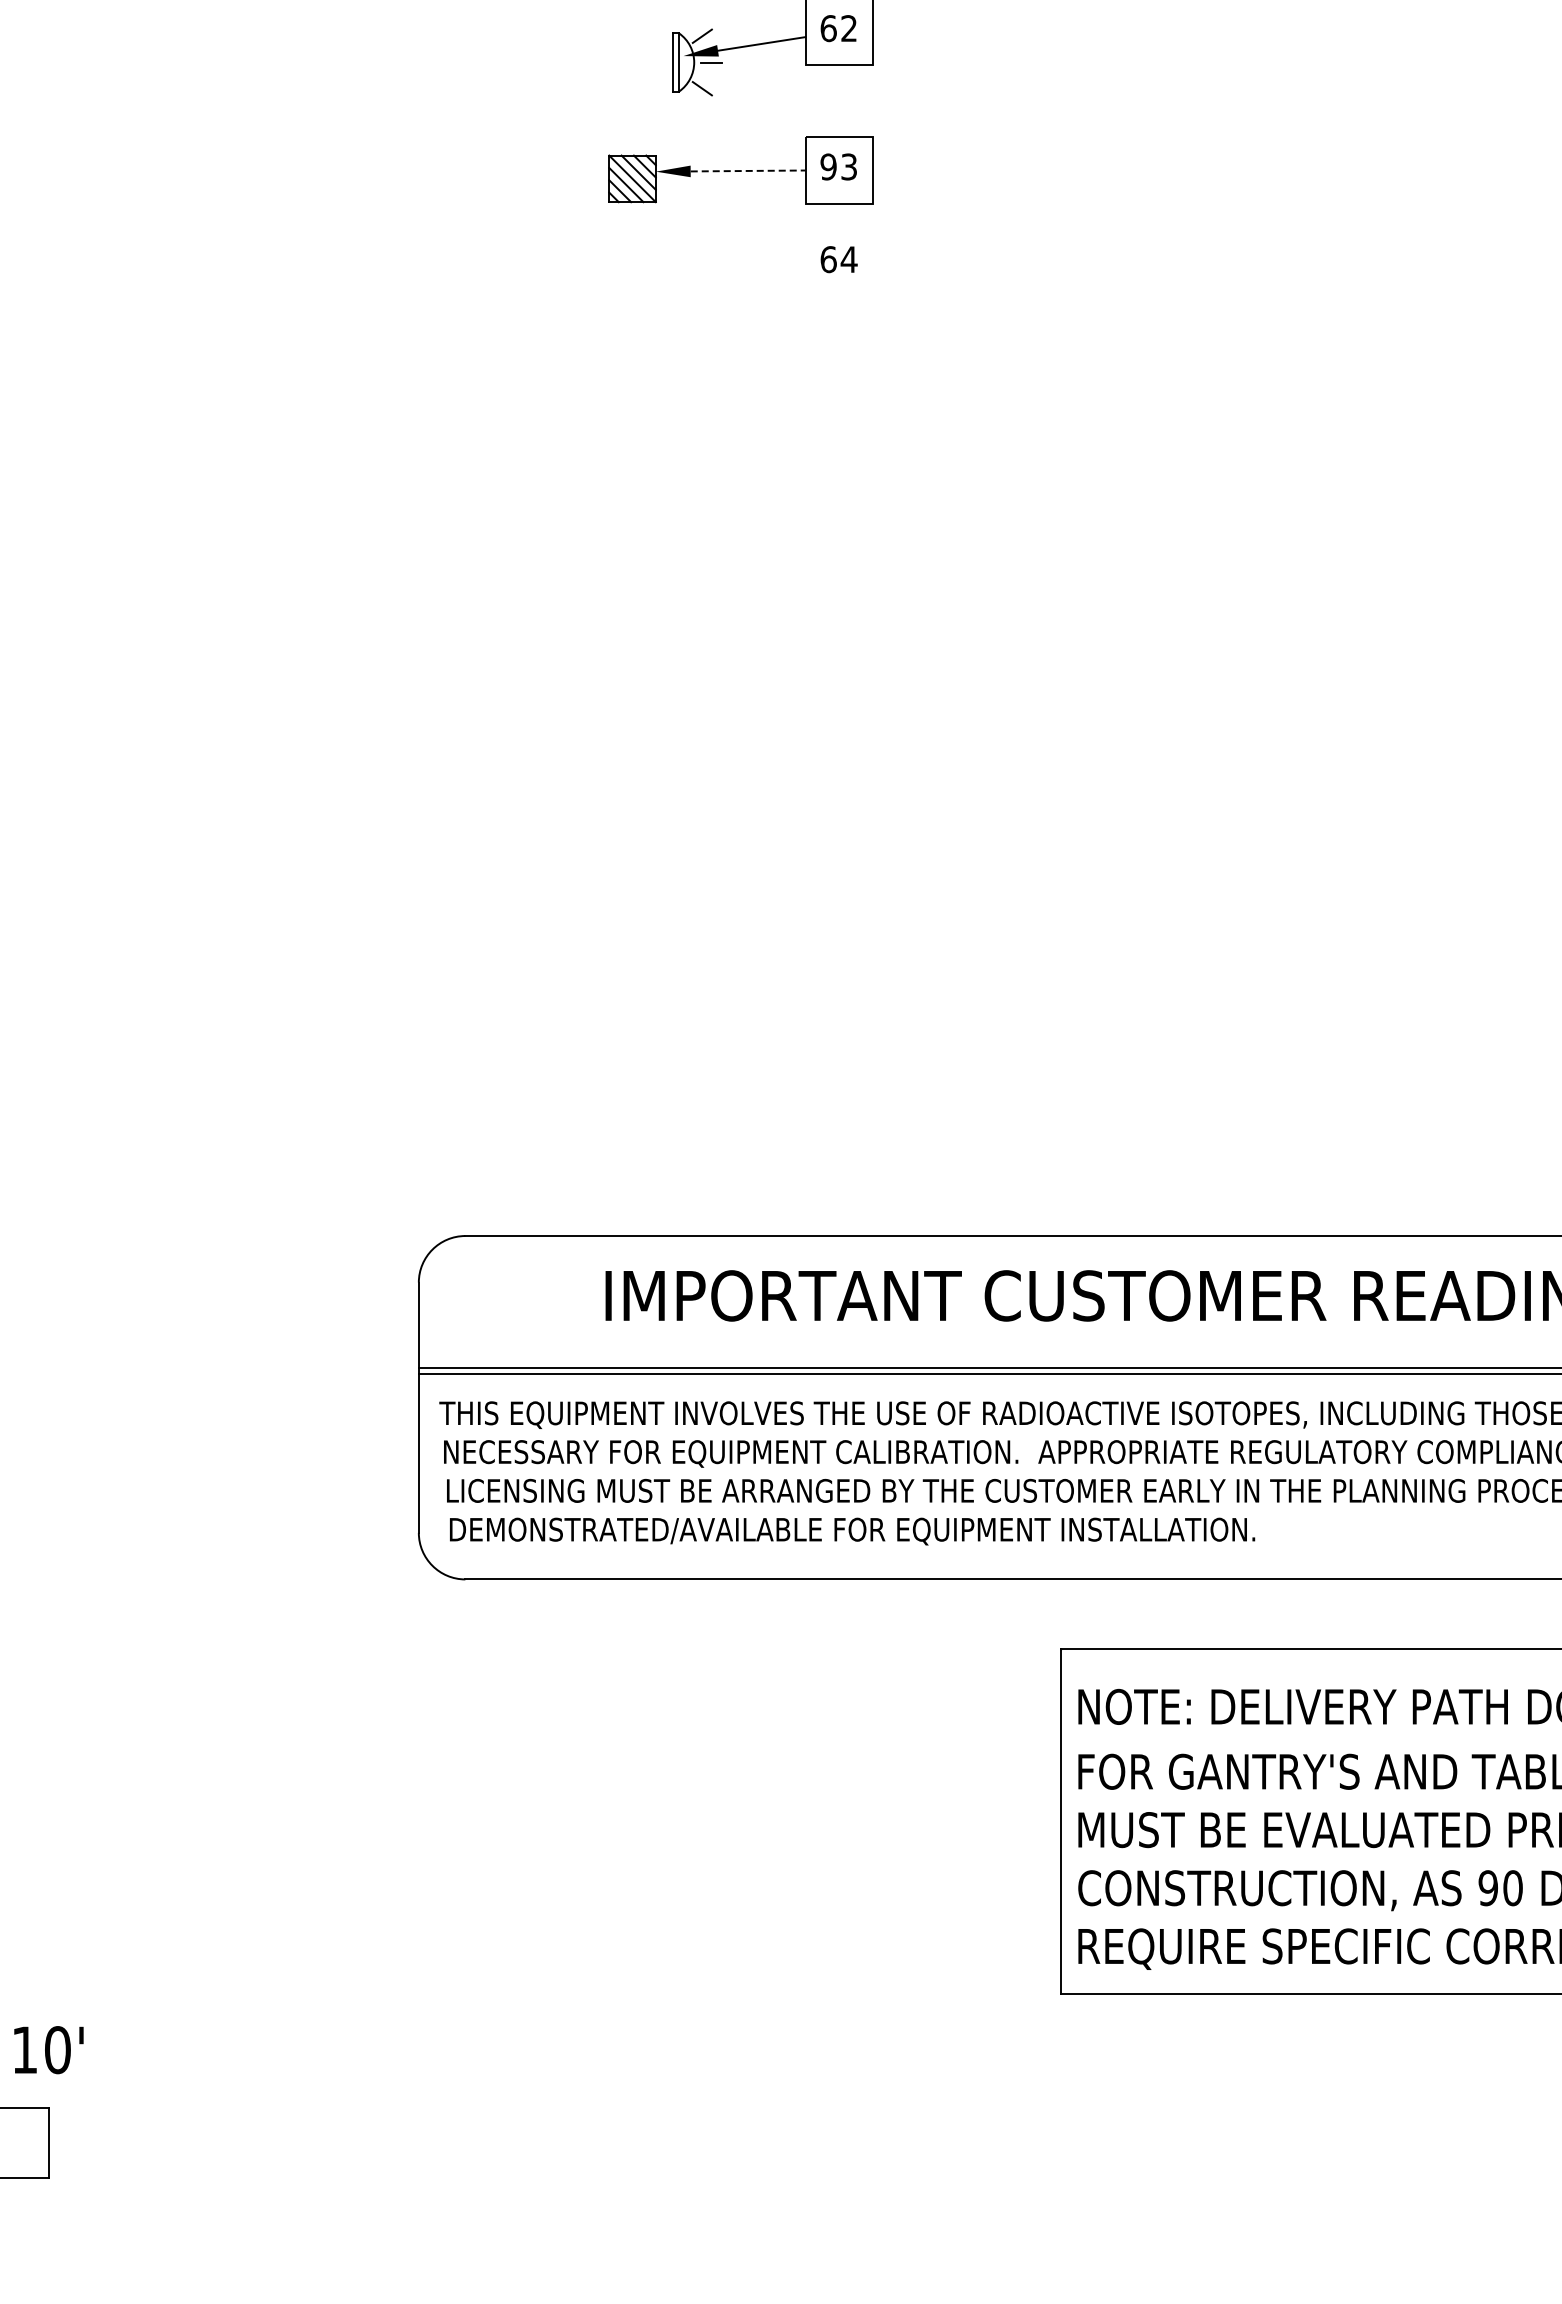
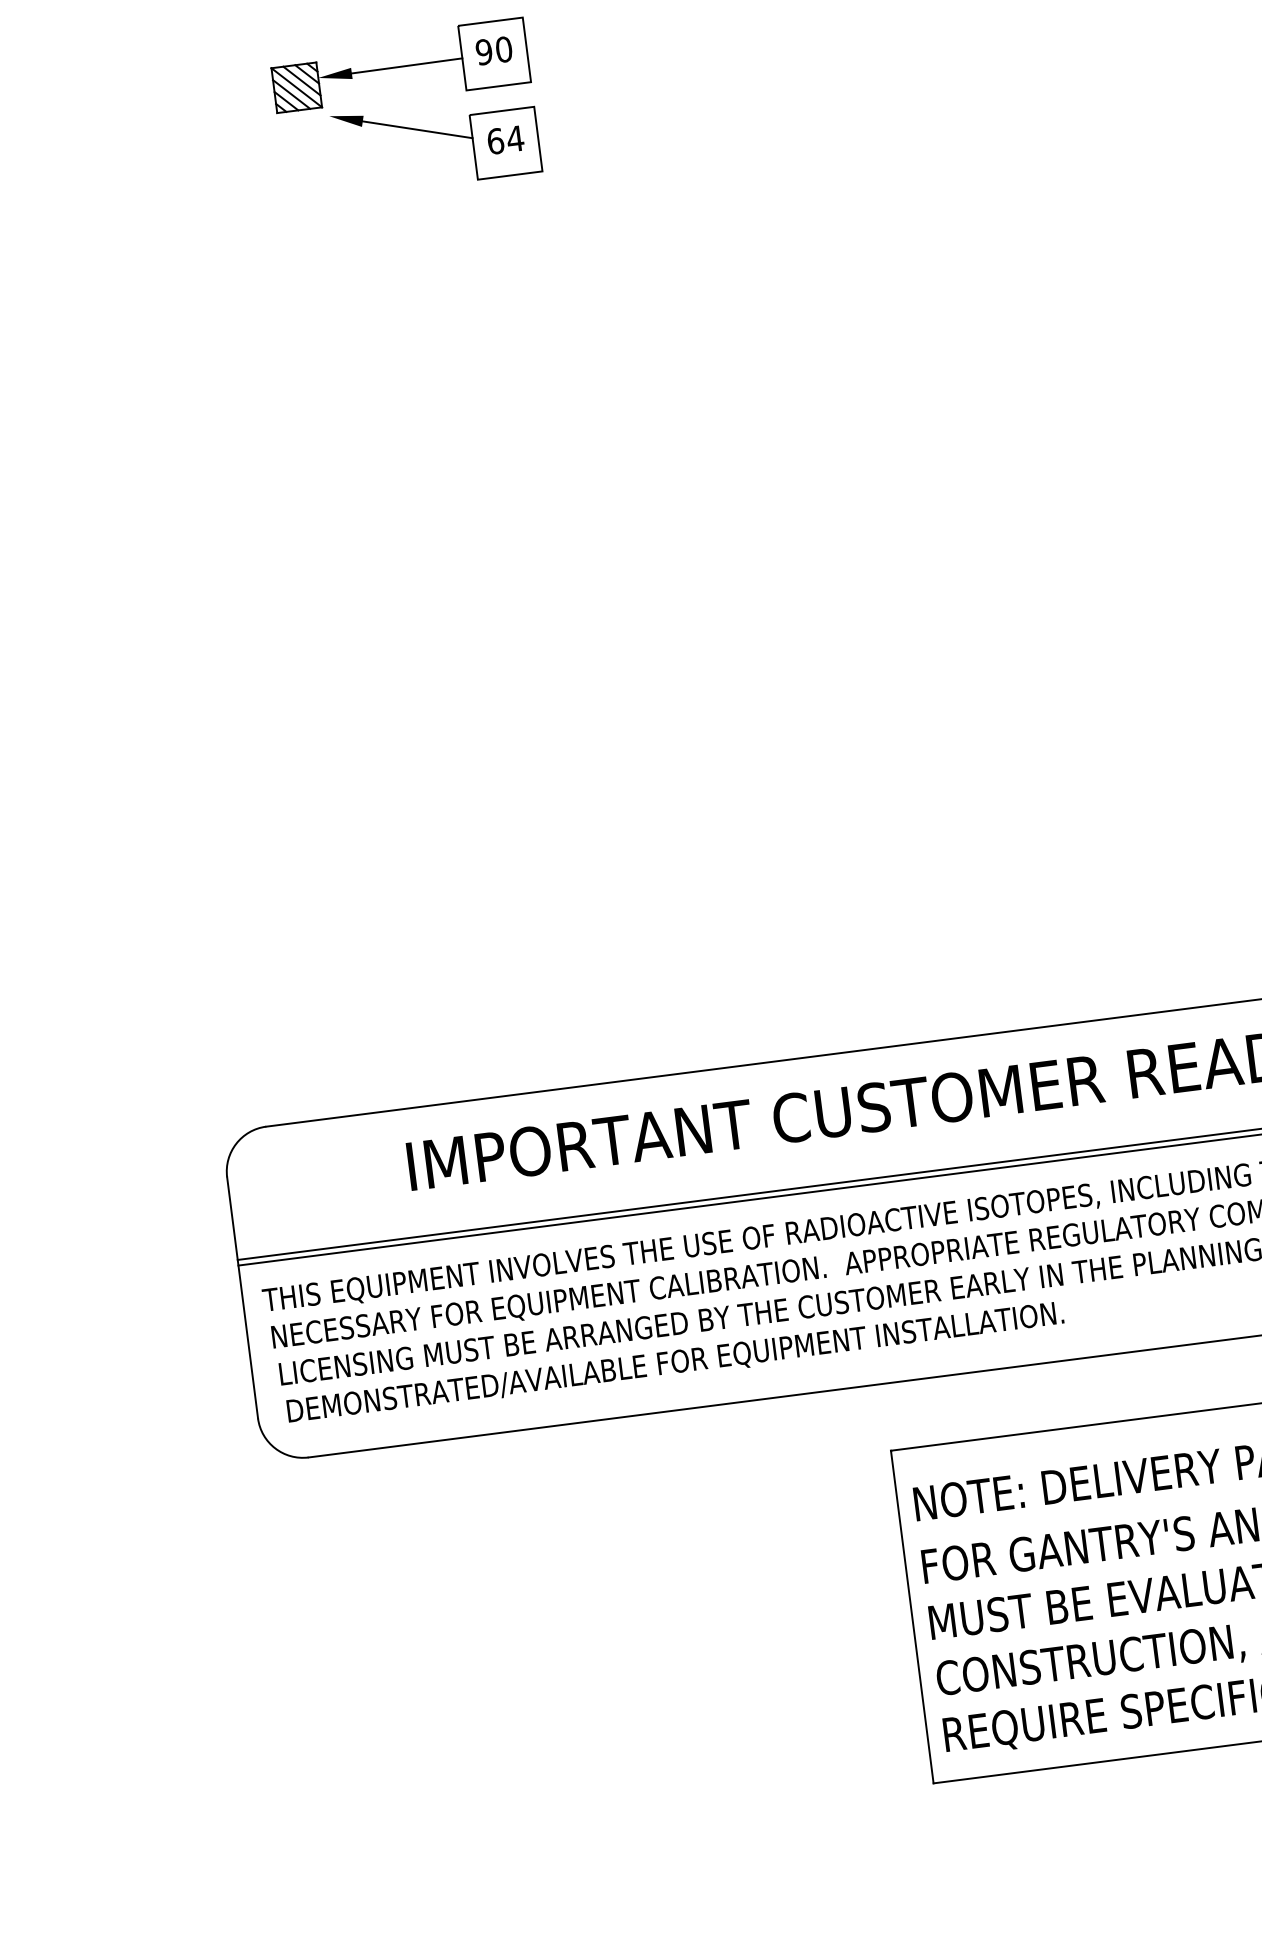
text: (849, 166) -> (504, 49), 93 -> 90
line: (748, 170) -> (407, 65), dashed -> solid
part: (770, 244) -> (437, 133), added

